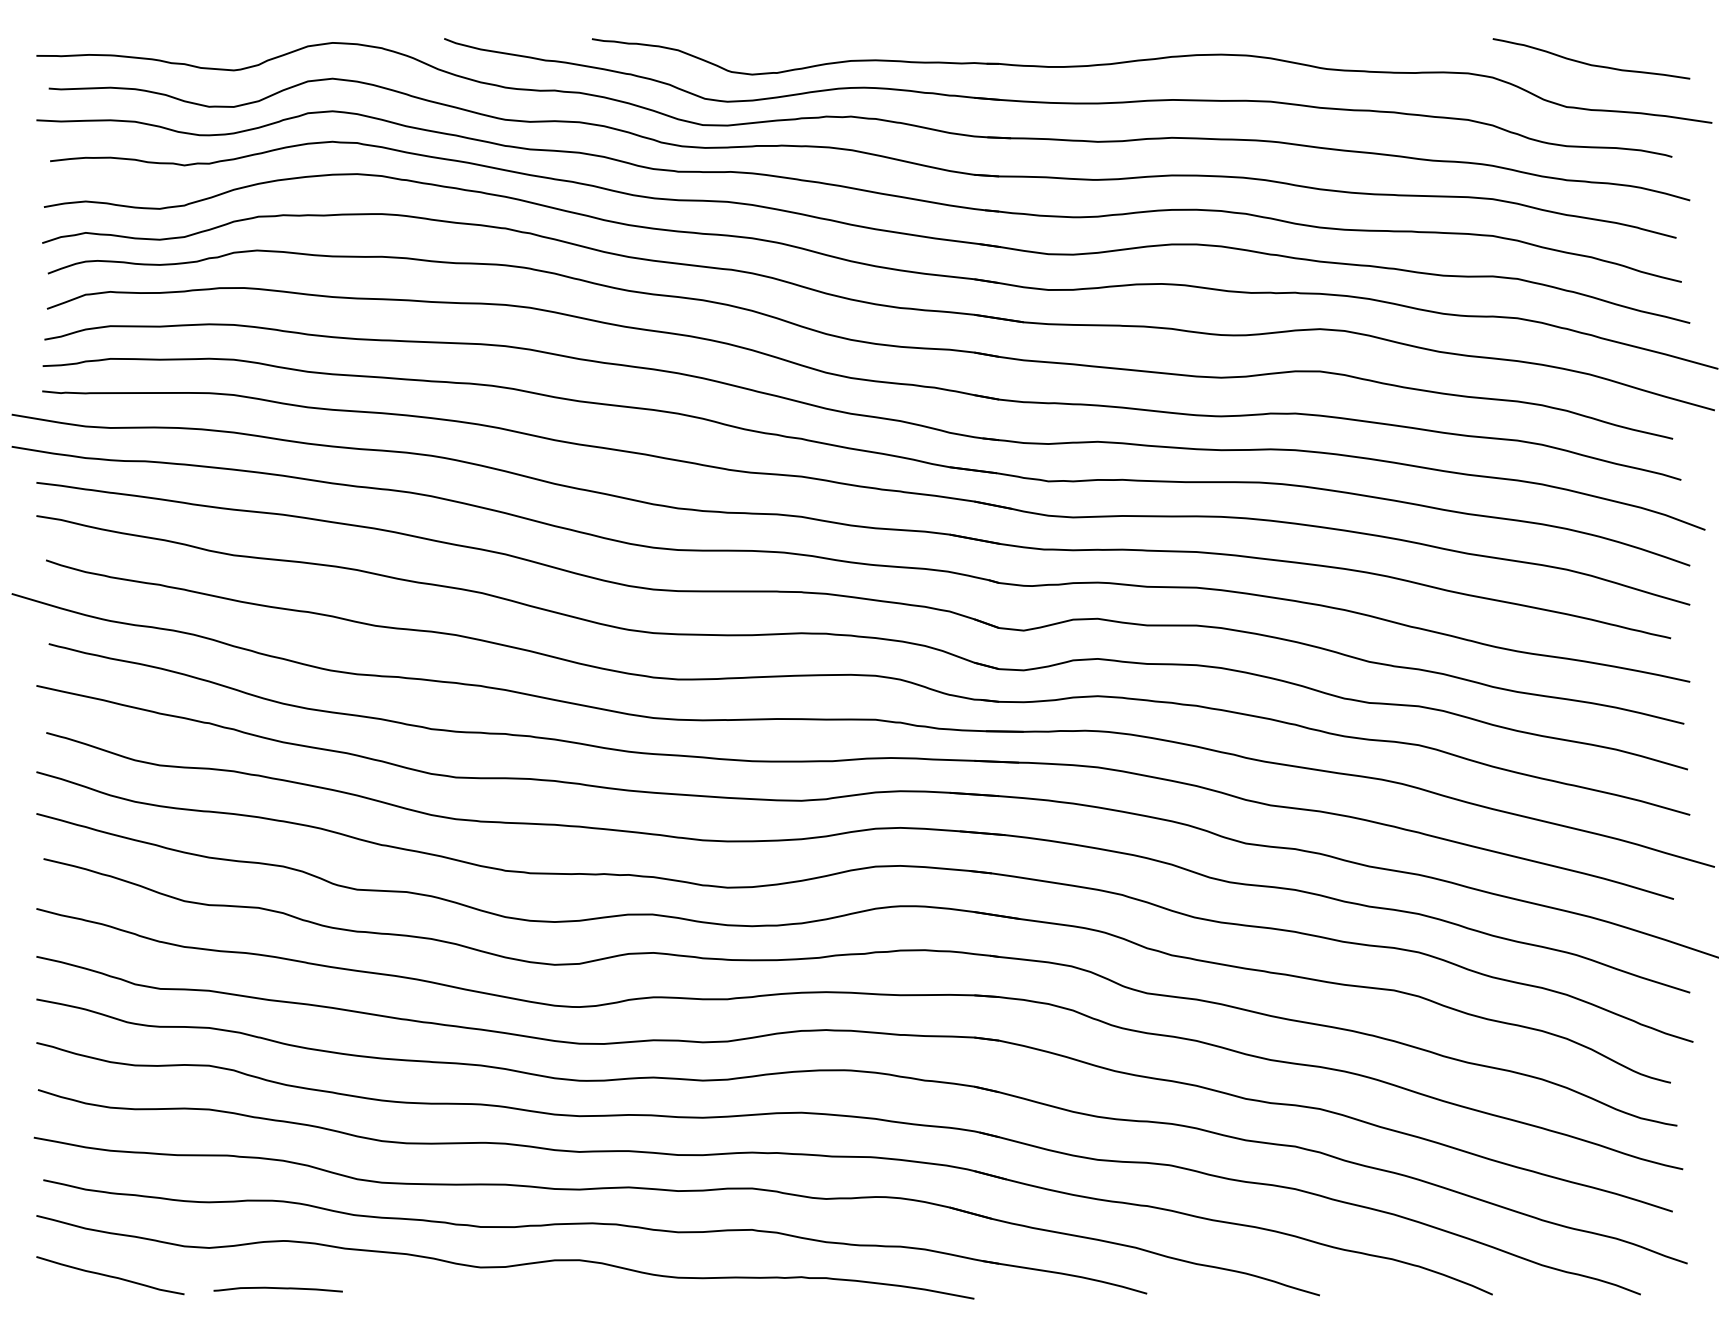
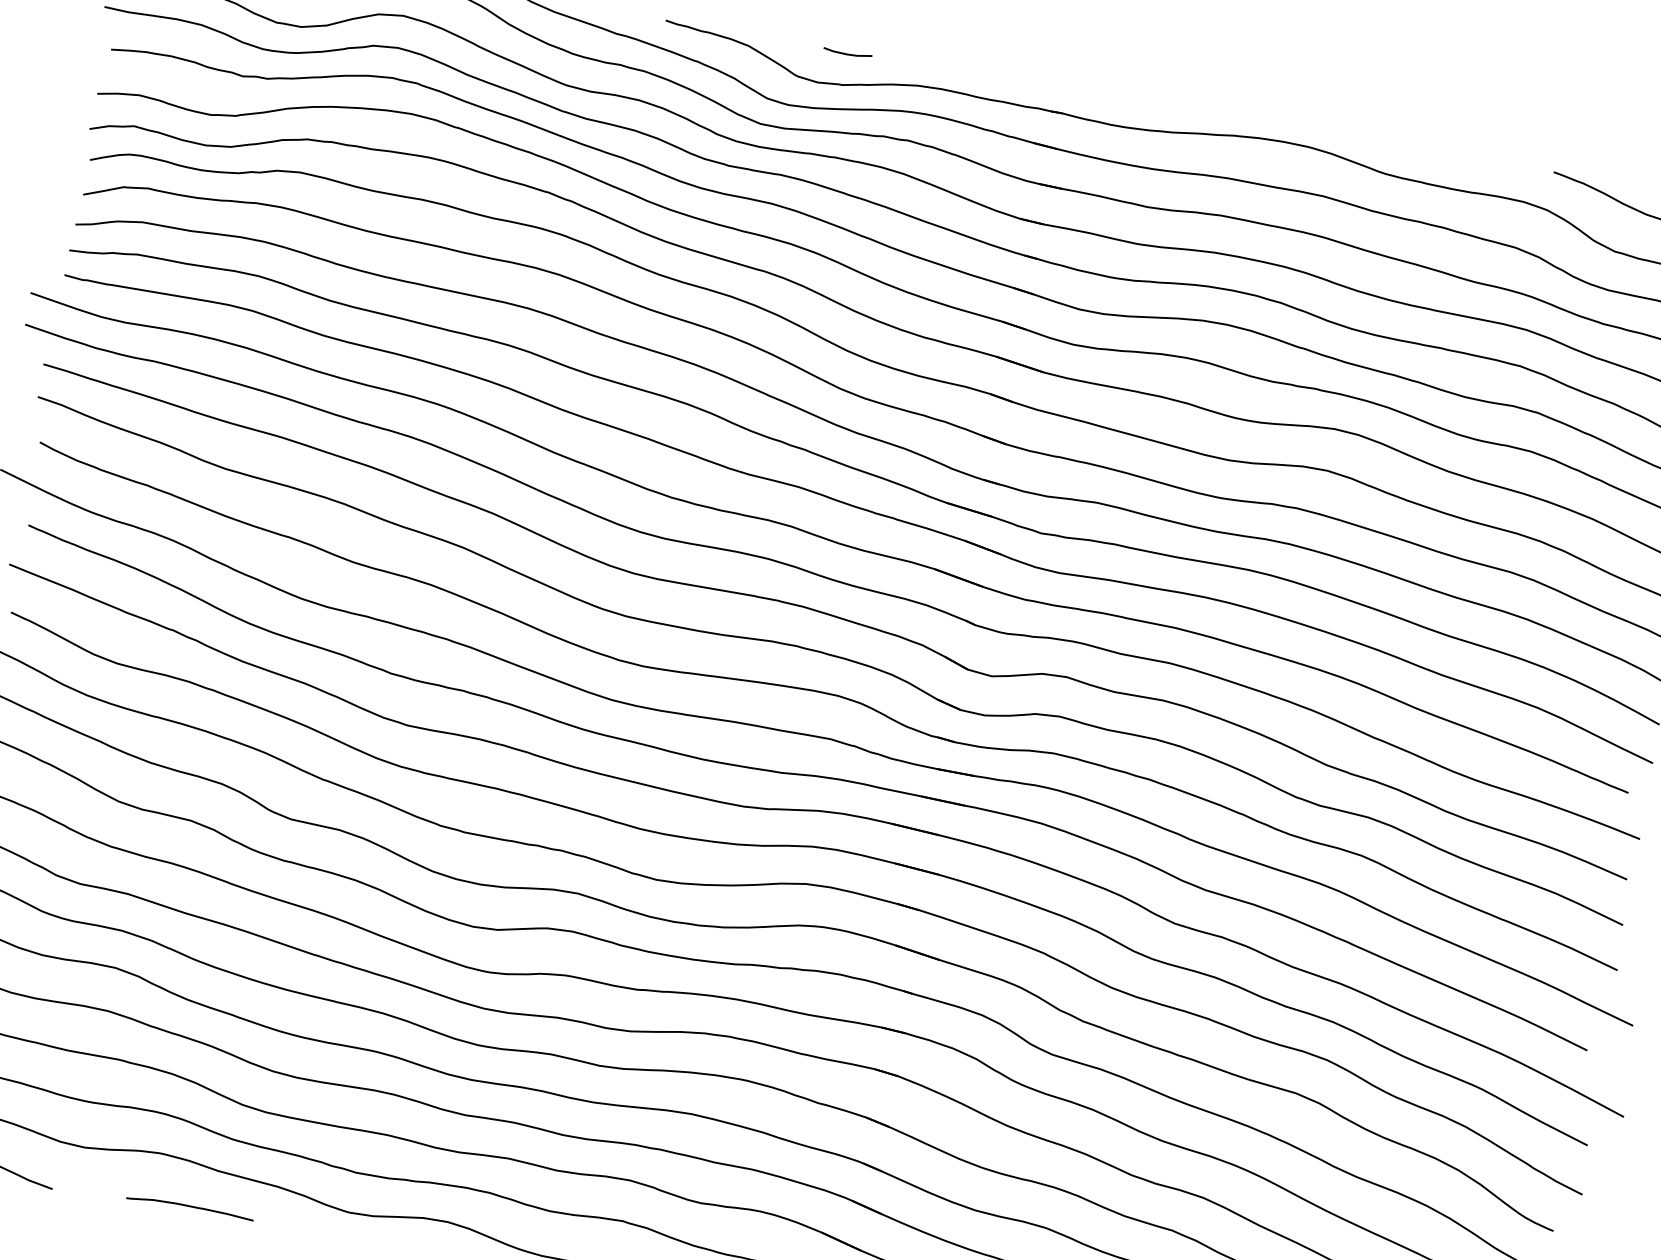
line: (776, 41) -> (847, 53), added
curve: (277, 1288) -> (189, 1206), moved

